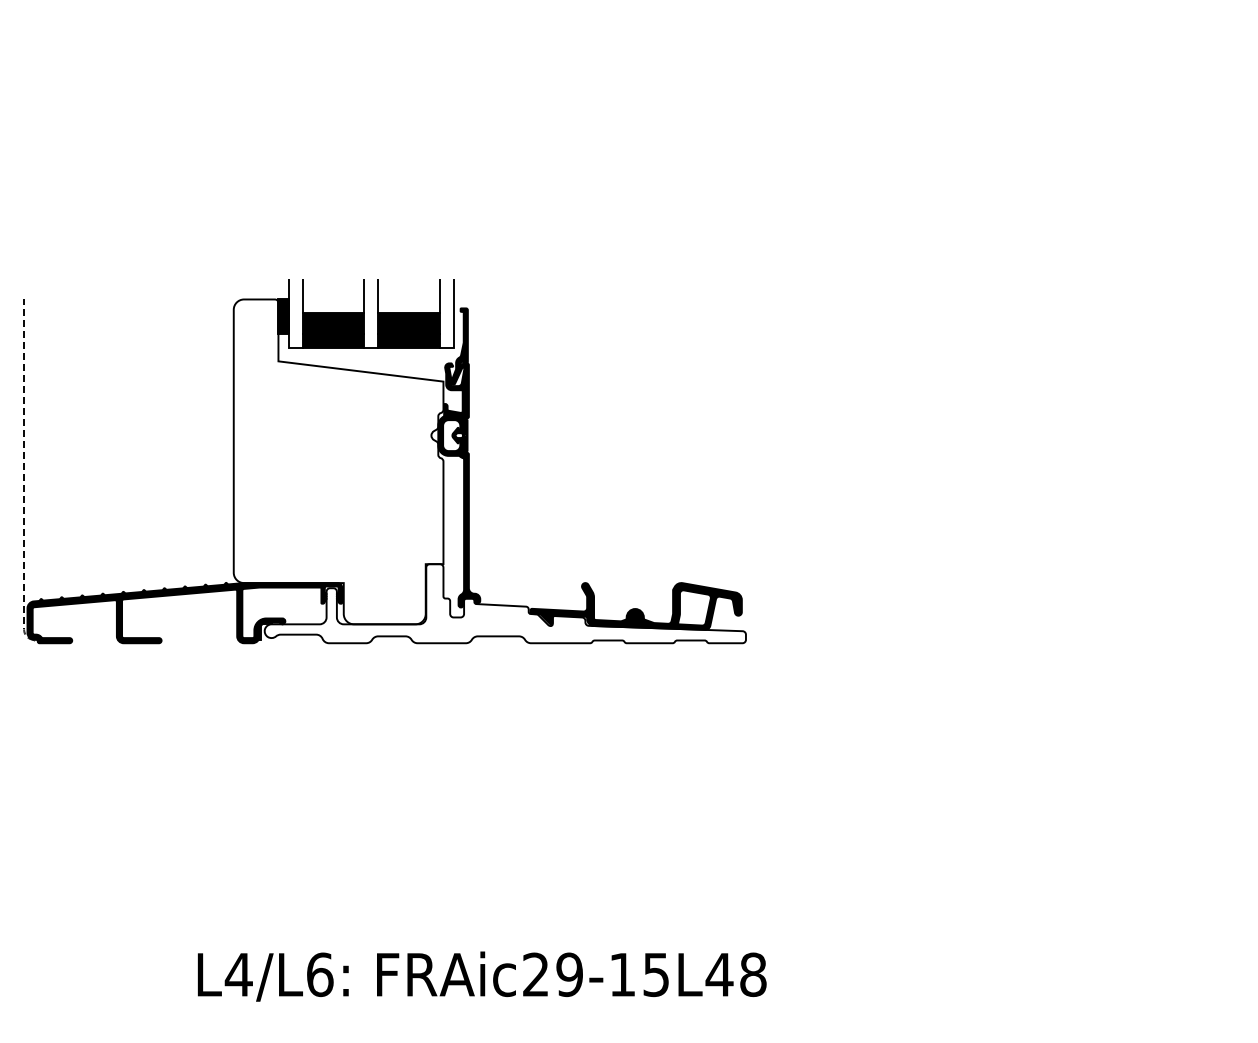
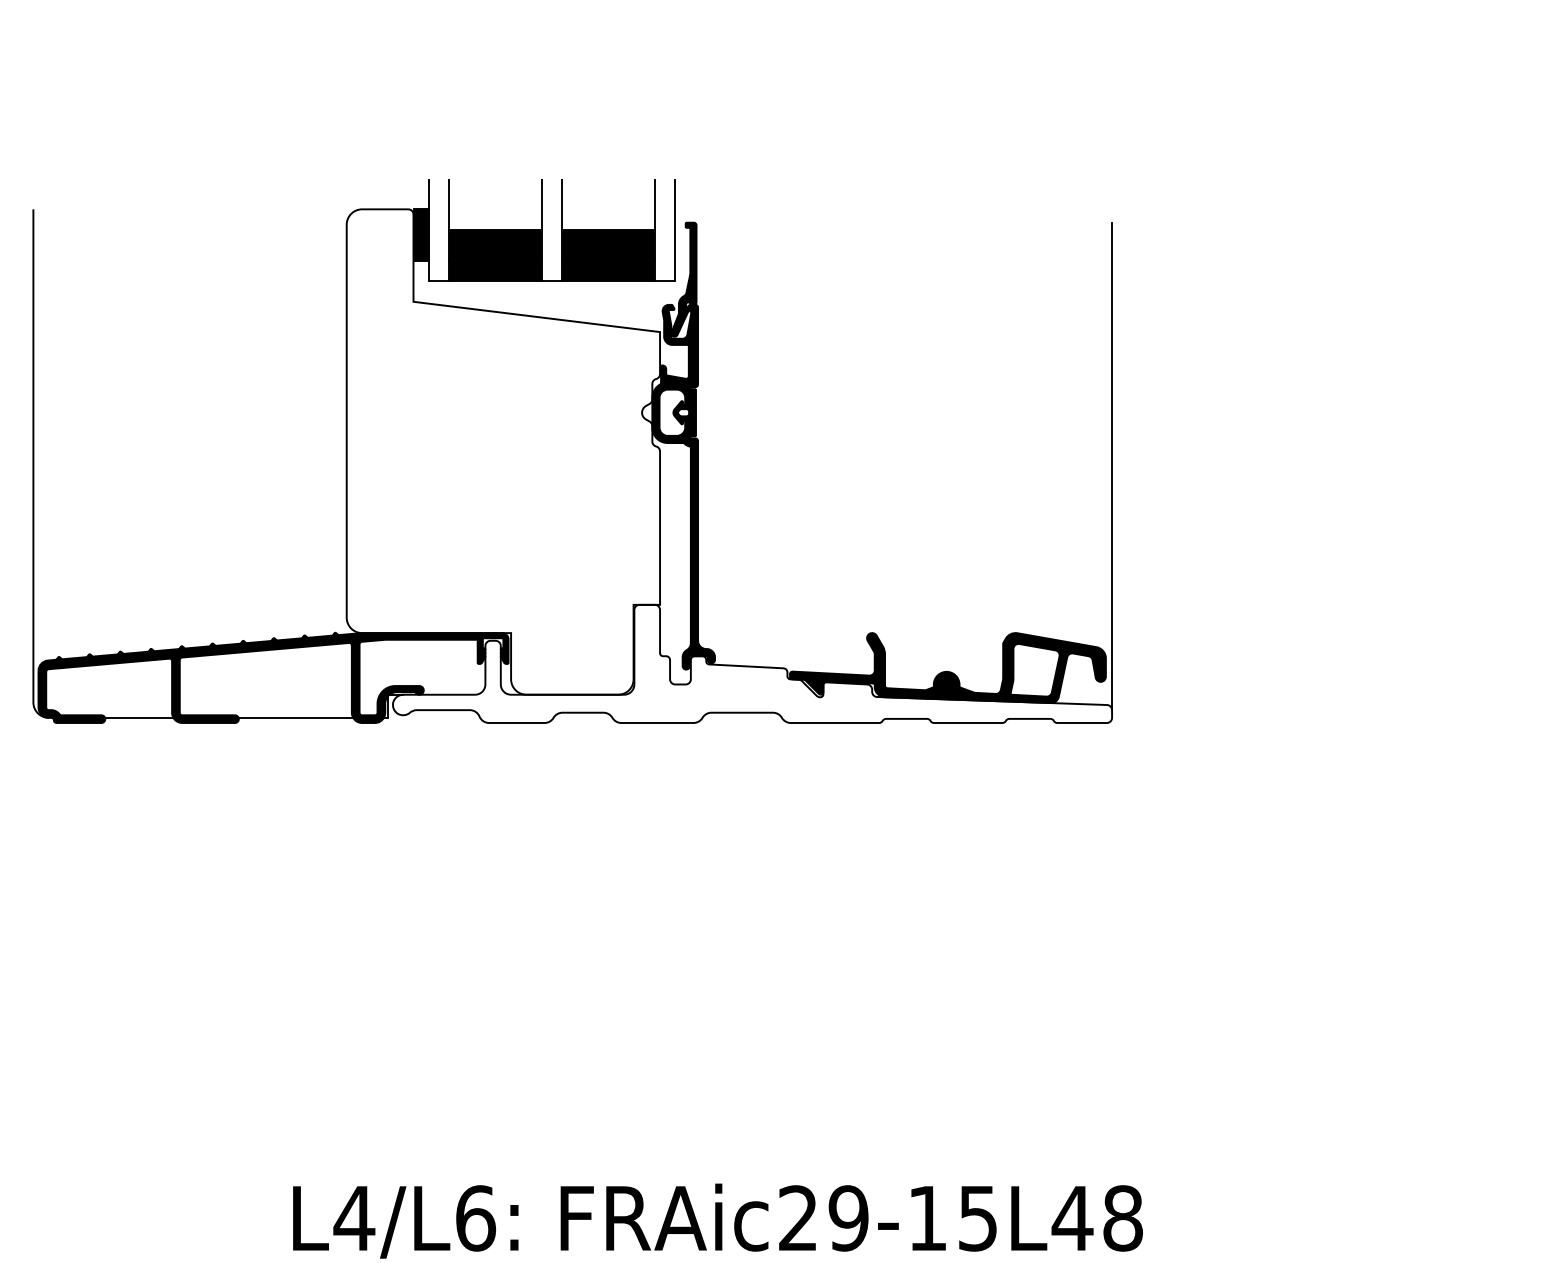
line: (745, 471) -> (1111, 466), added
line: (24, 478) -> (34, 476), dashed -> solid
line: (94, 639) -> (138, 717), added
line: (199, 639) -> (295, 717), added

